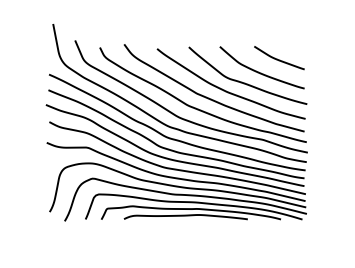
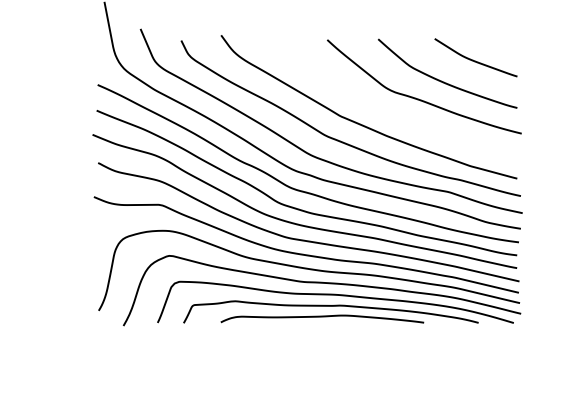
curve: (226, 90) -> (389, 111), removed

